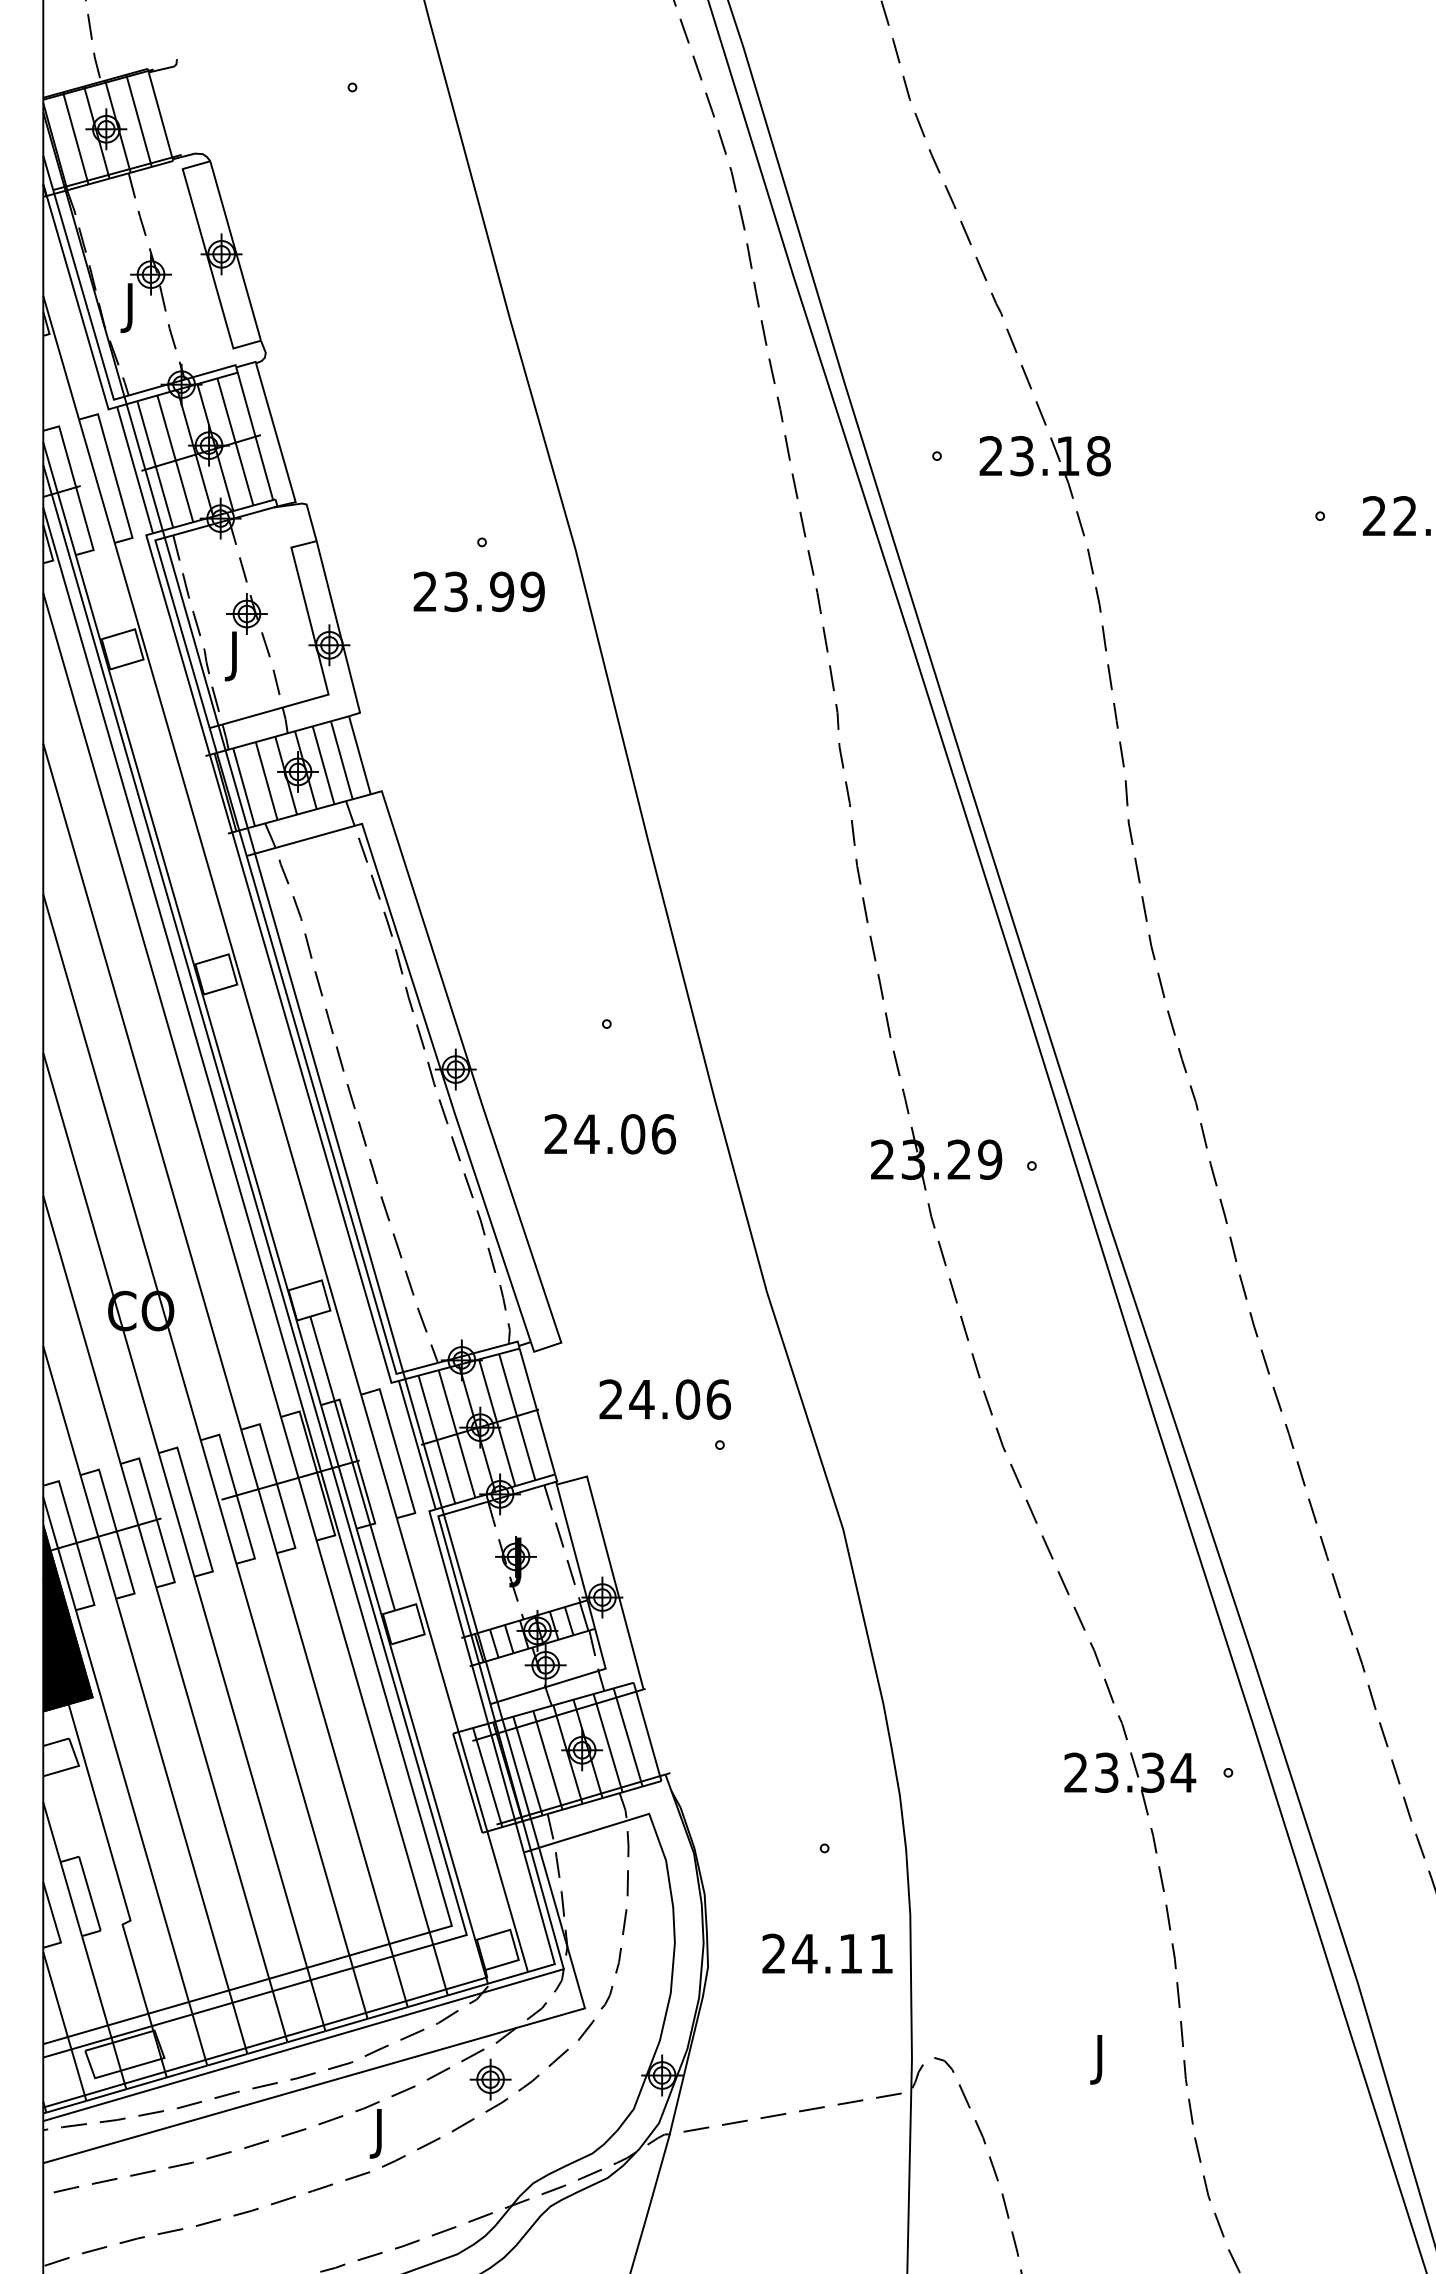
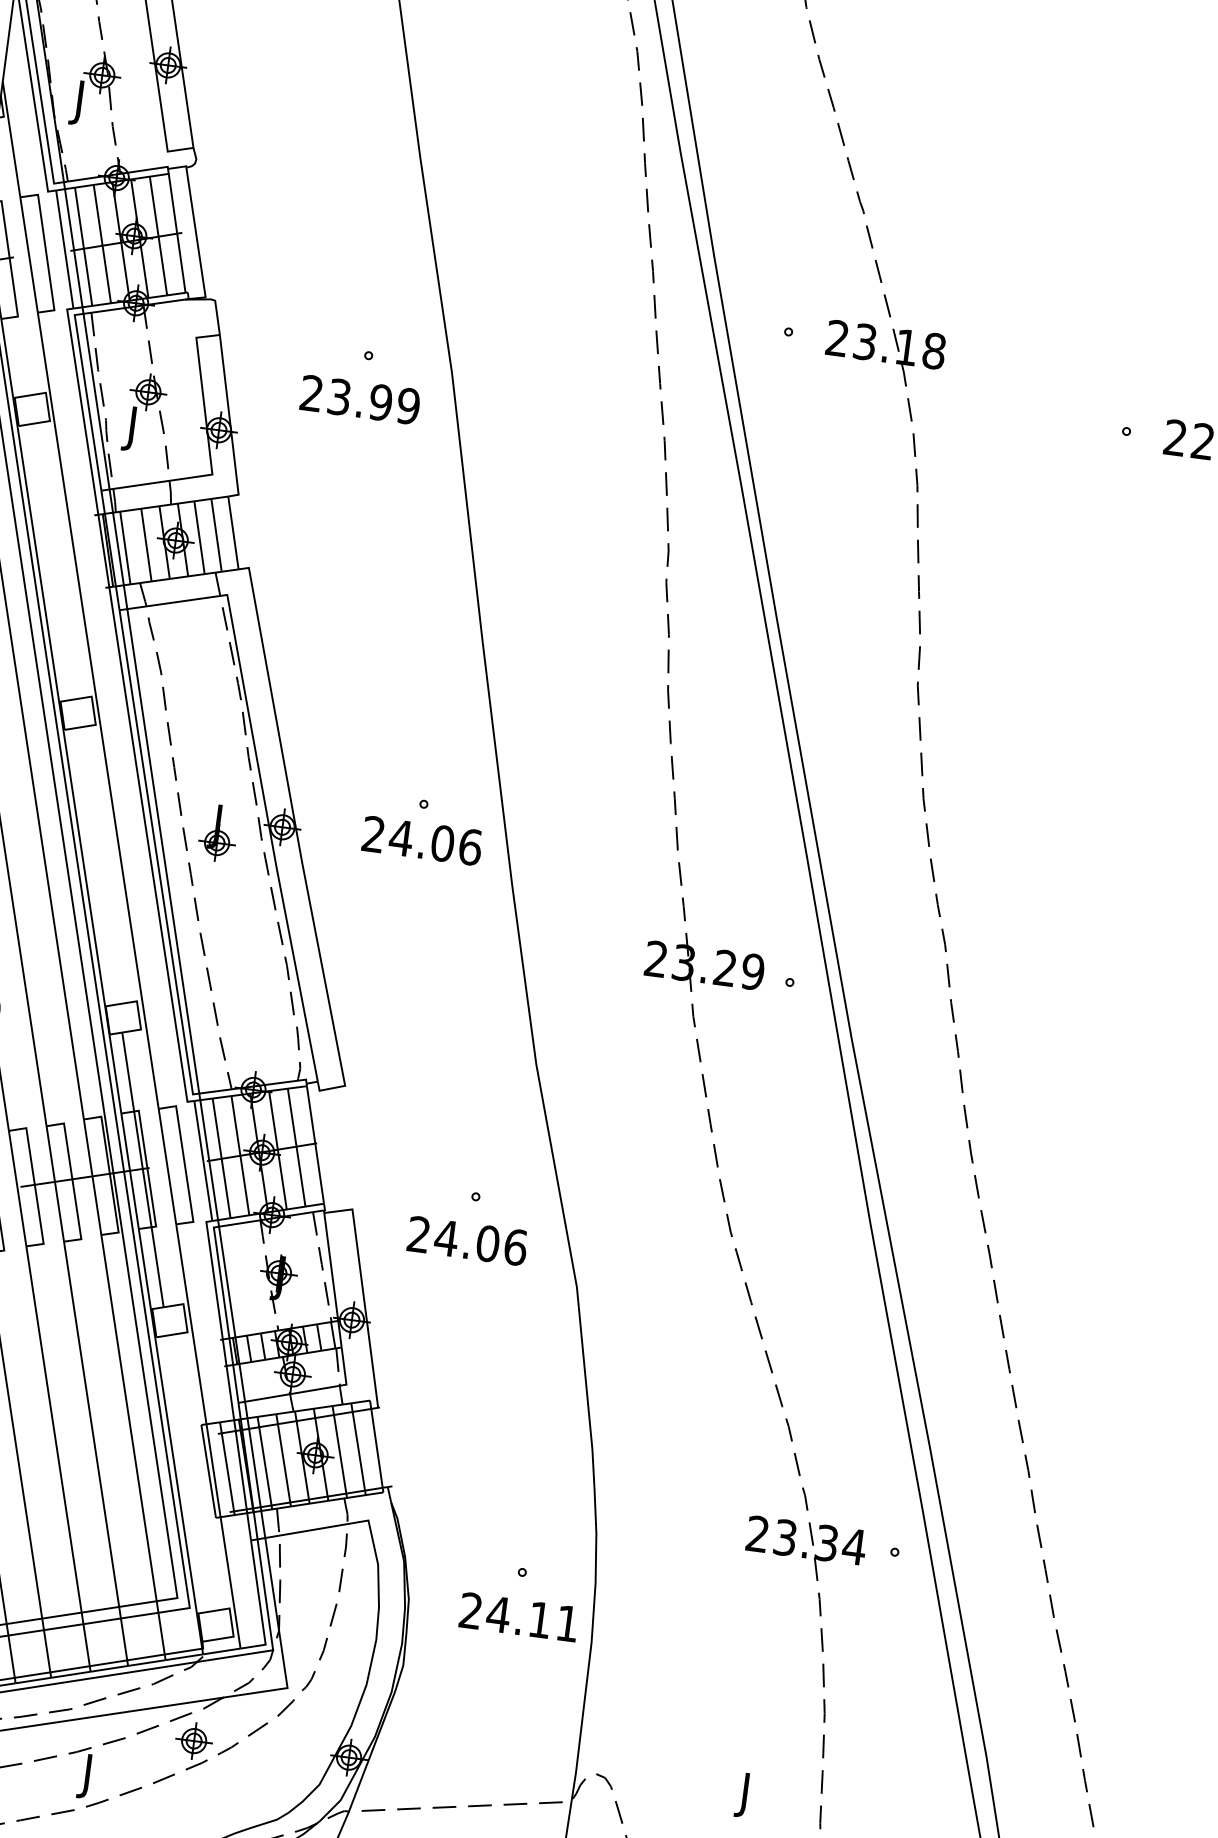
part: (386, 1084) -> (218, 832), added
text: (610, 1134) -> (422, 841), moved
text: (664, 1399) -> (466, 1240), moved
text: (827, 1953) -> (519, 1616), moved

